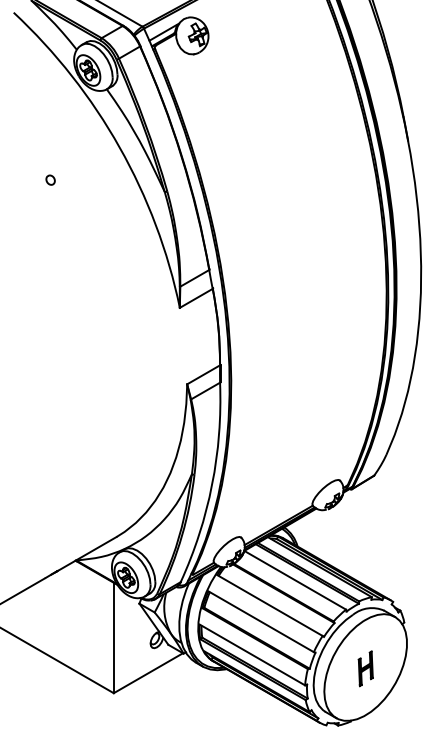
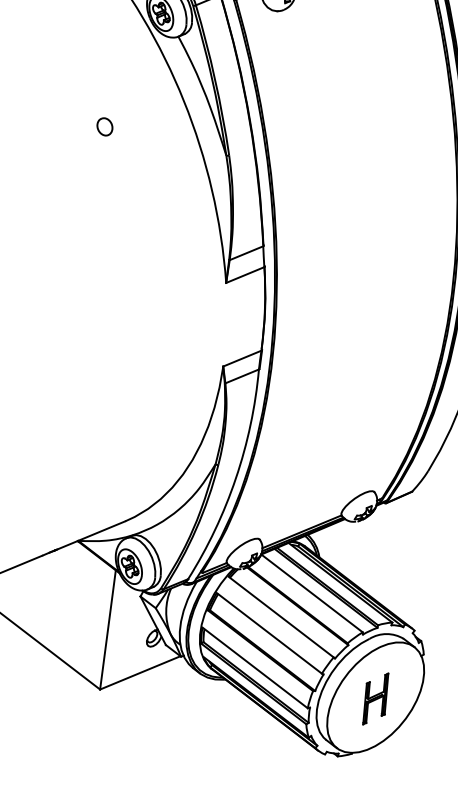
part: (50, 179) -> (104, 125), size x1.67
part: (365, 668) -> (375, 698), size x1.43

